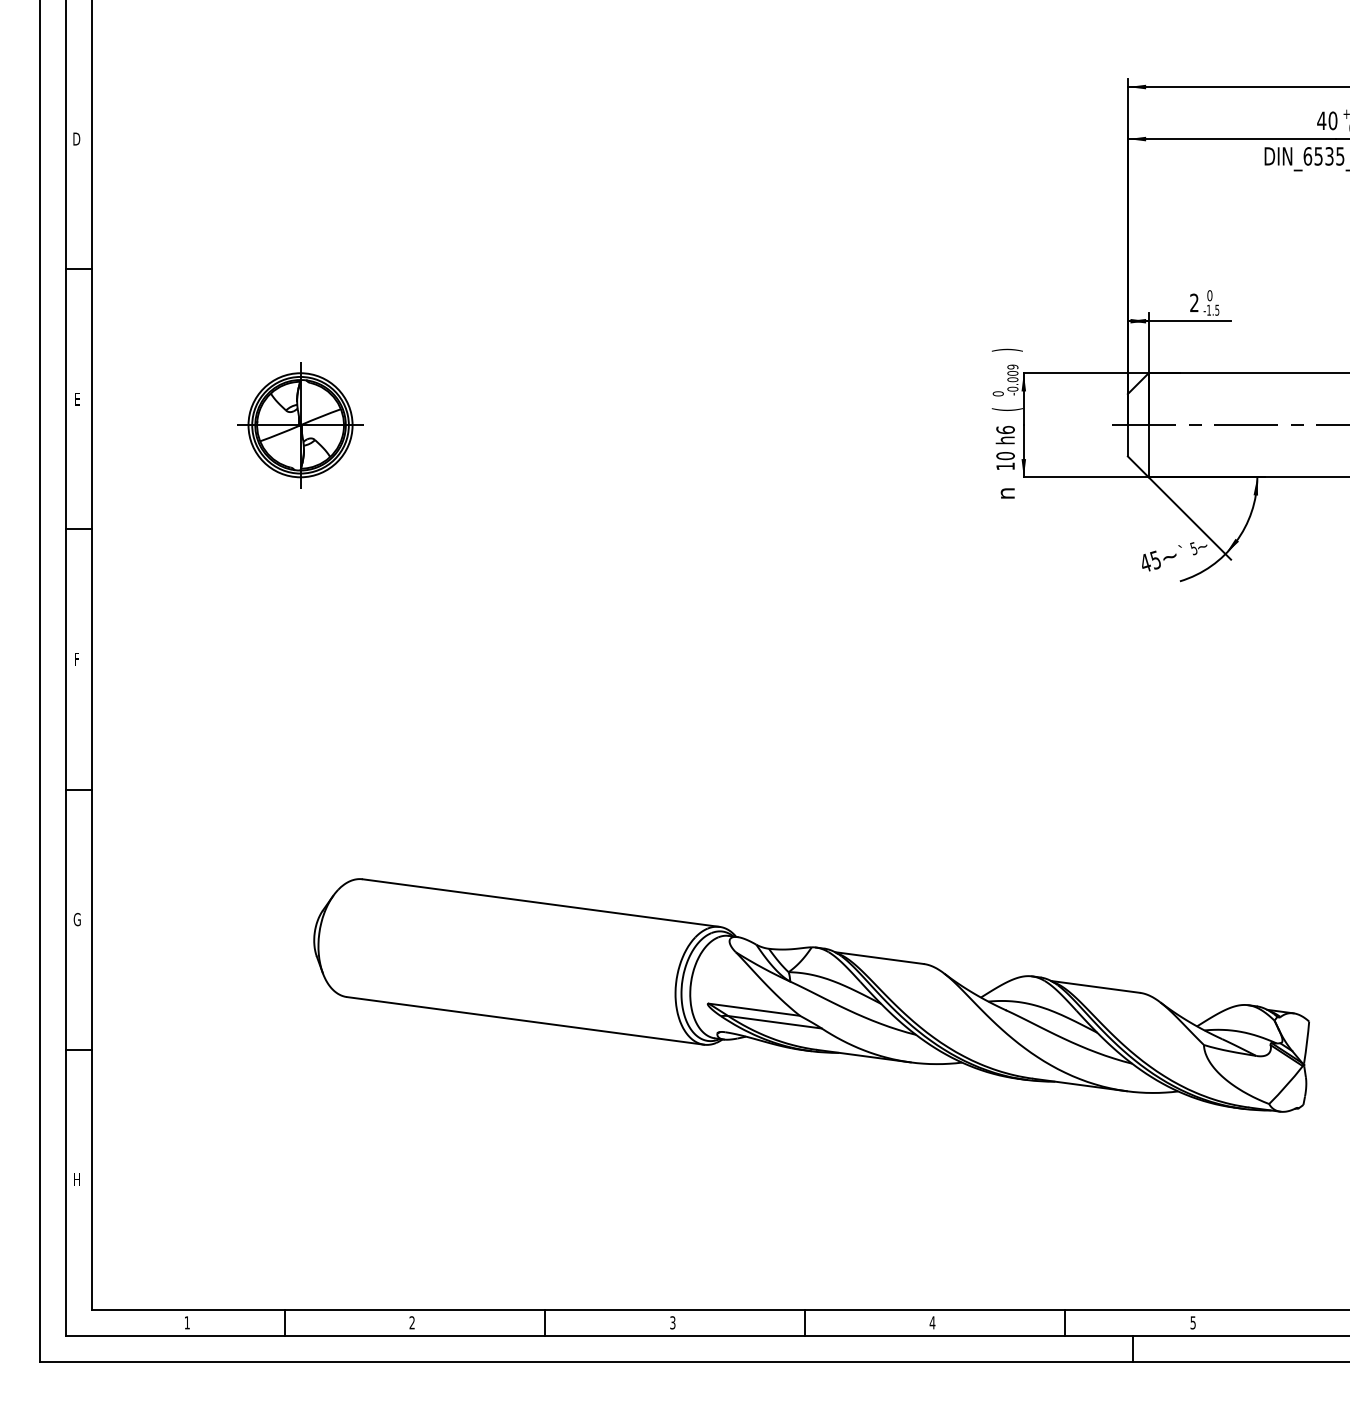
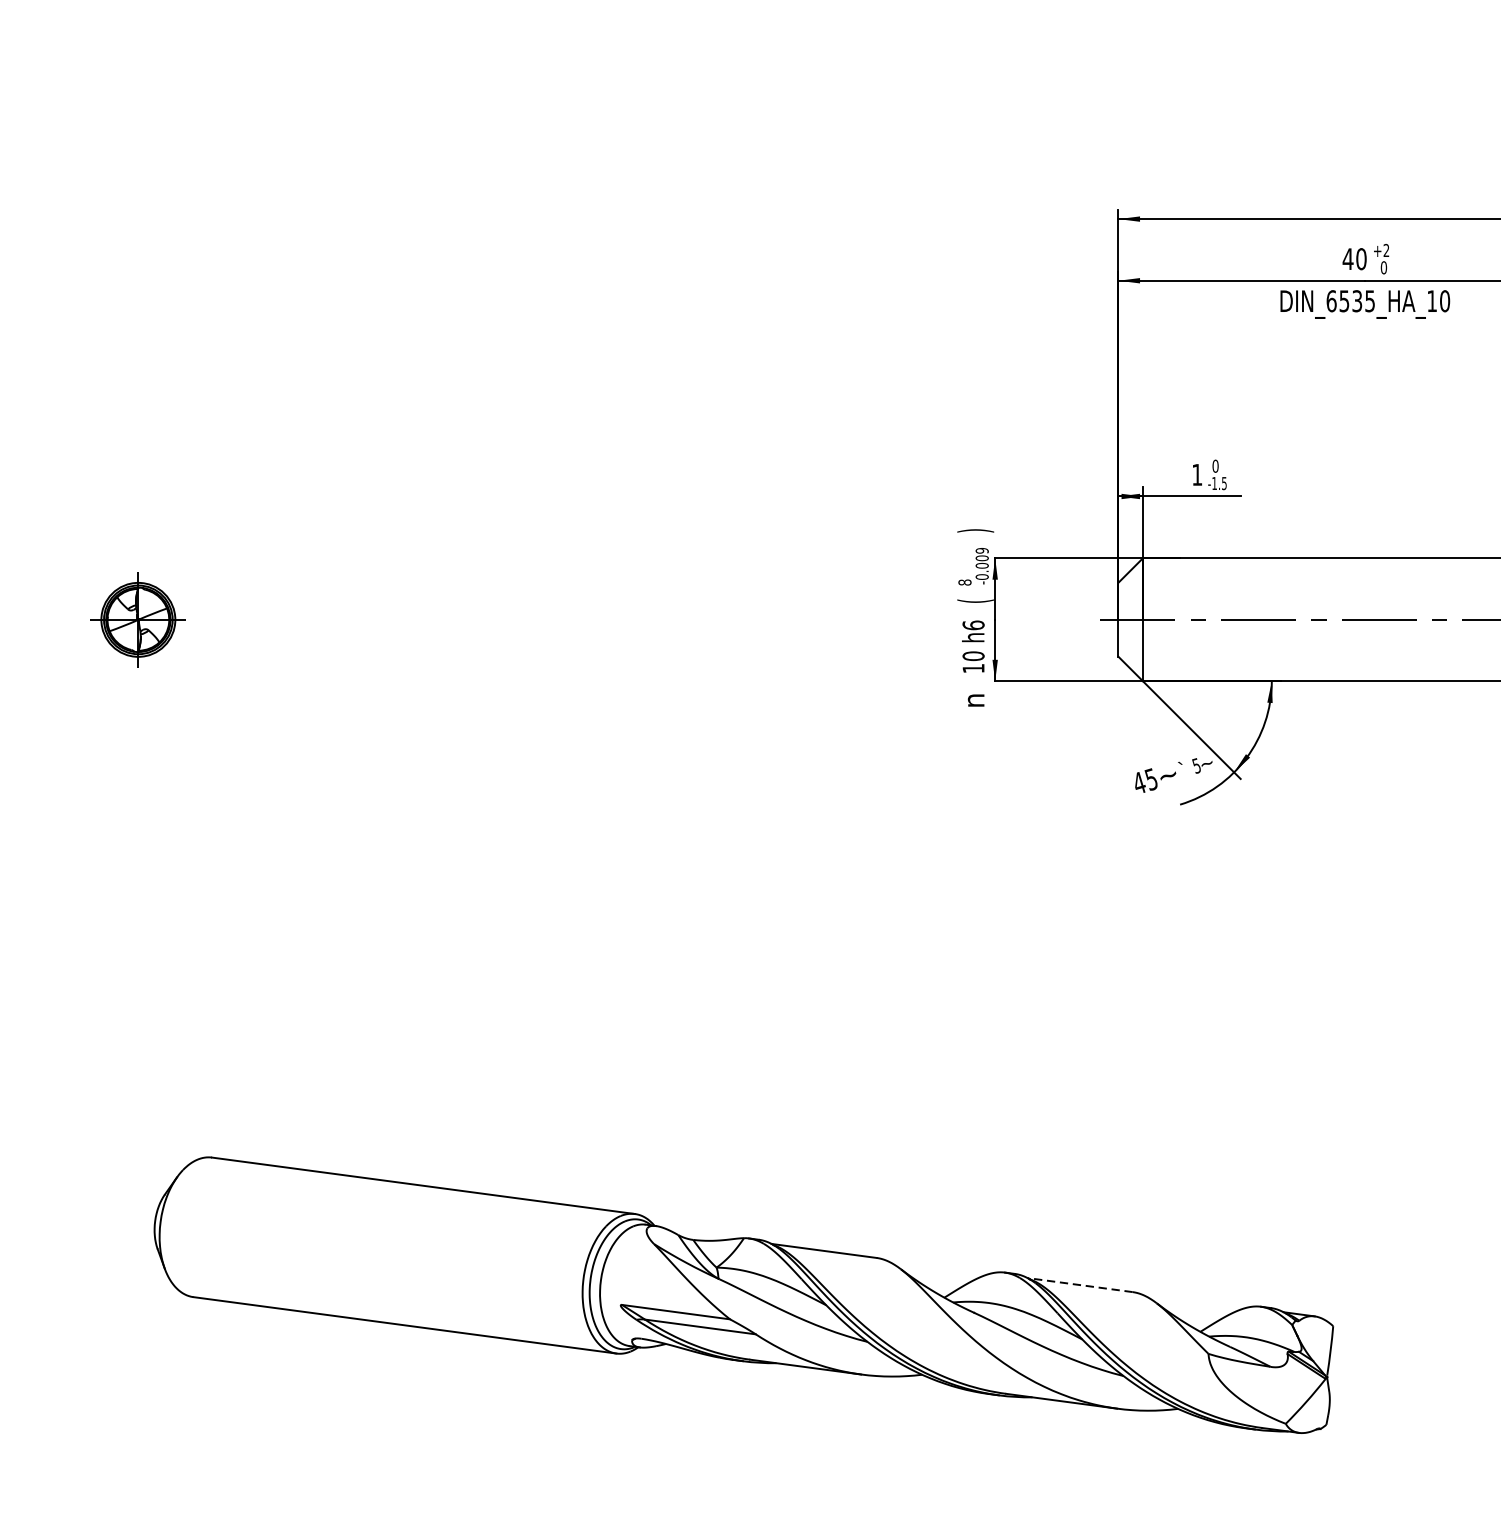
text: (1194, 302) -> (1197, 474), 2 -> 1
text: (998, 393) -> (965, 582), 0 -> 8
part: (300, 425) -> (138, 620), size x0.6
line: (1095, 986) -> (1080, 1284), solid -> dashed

